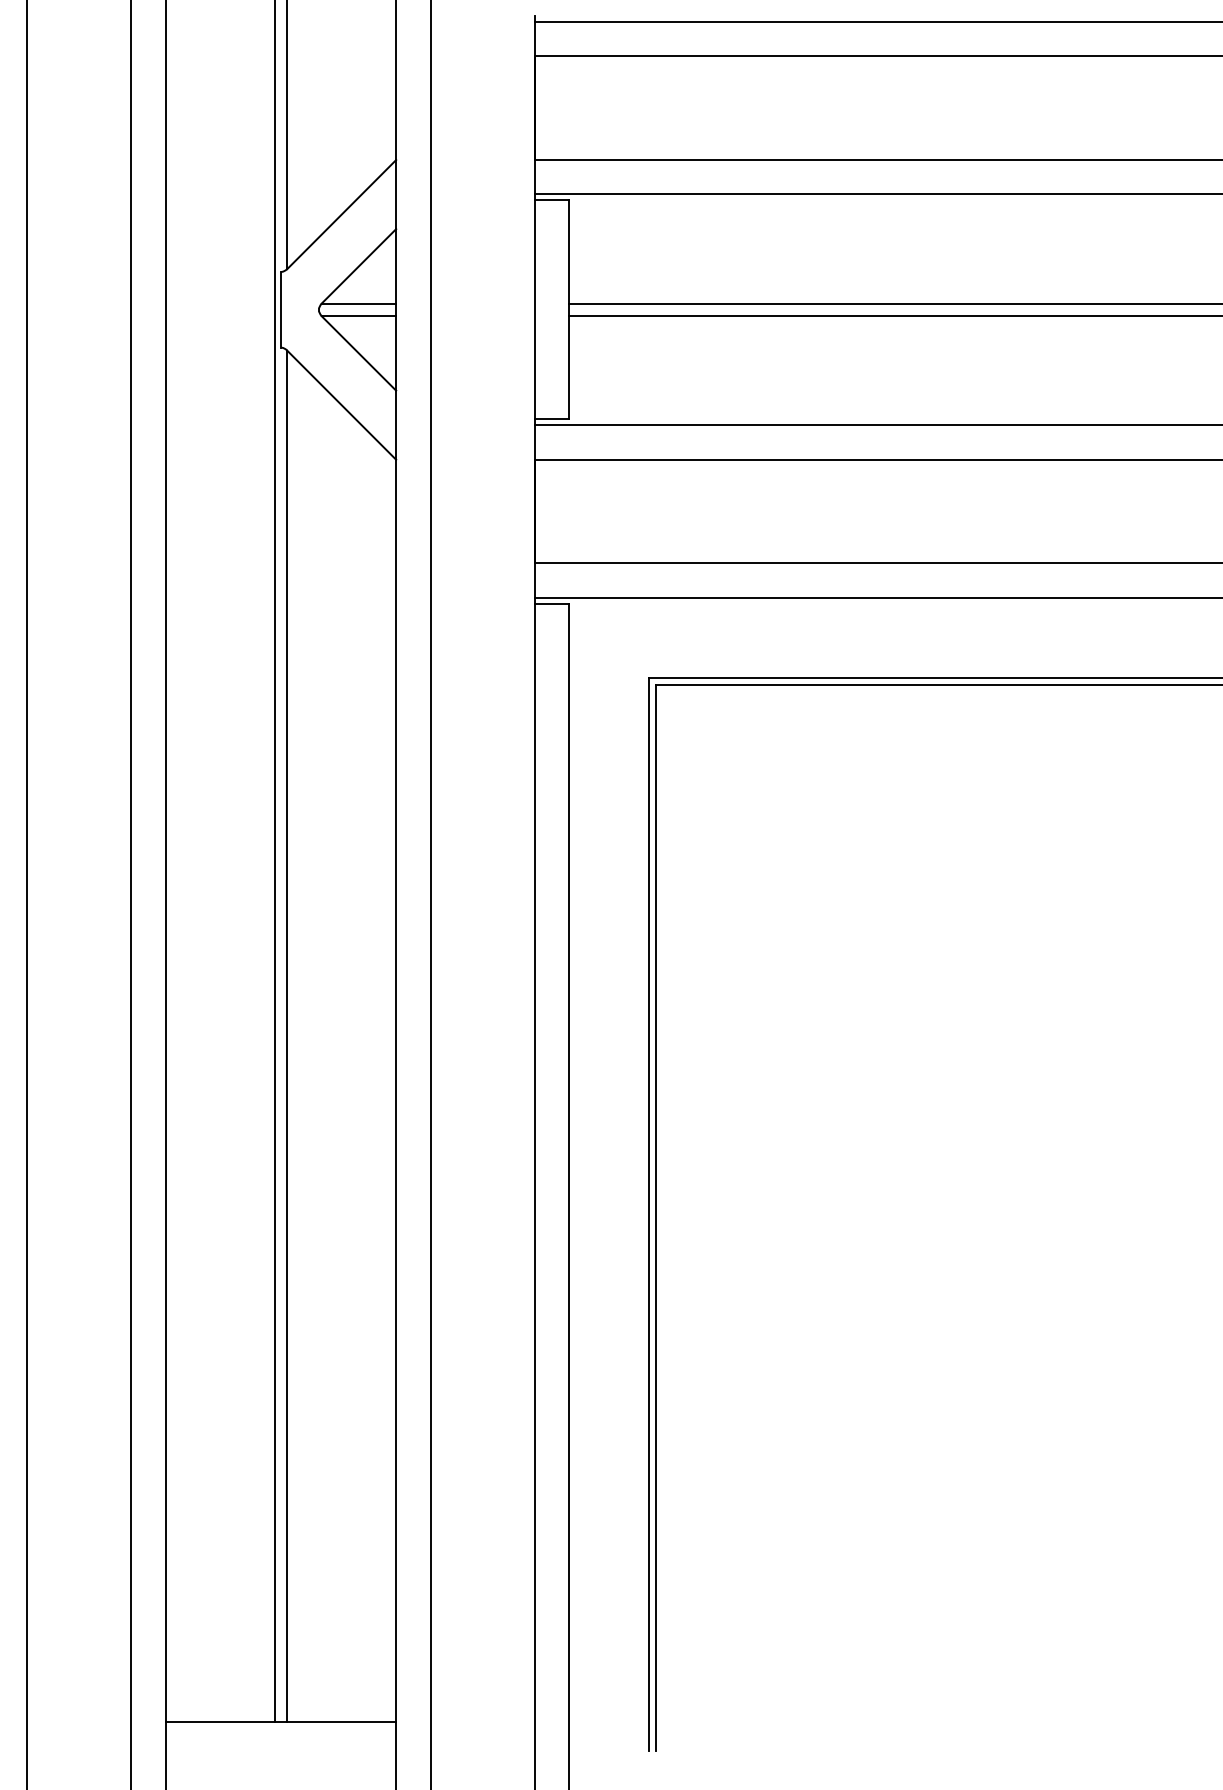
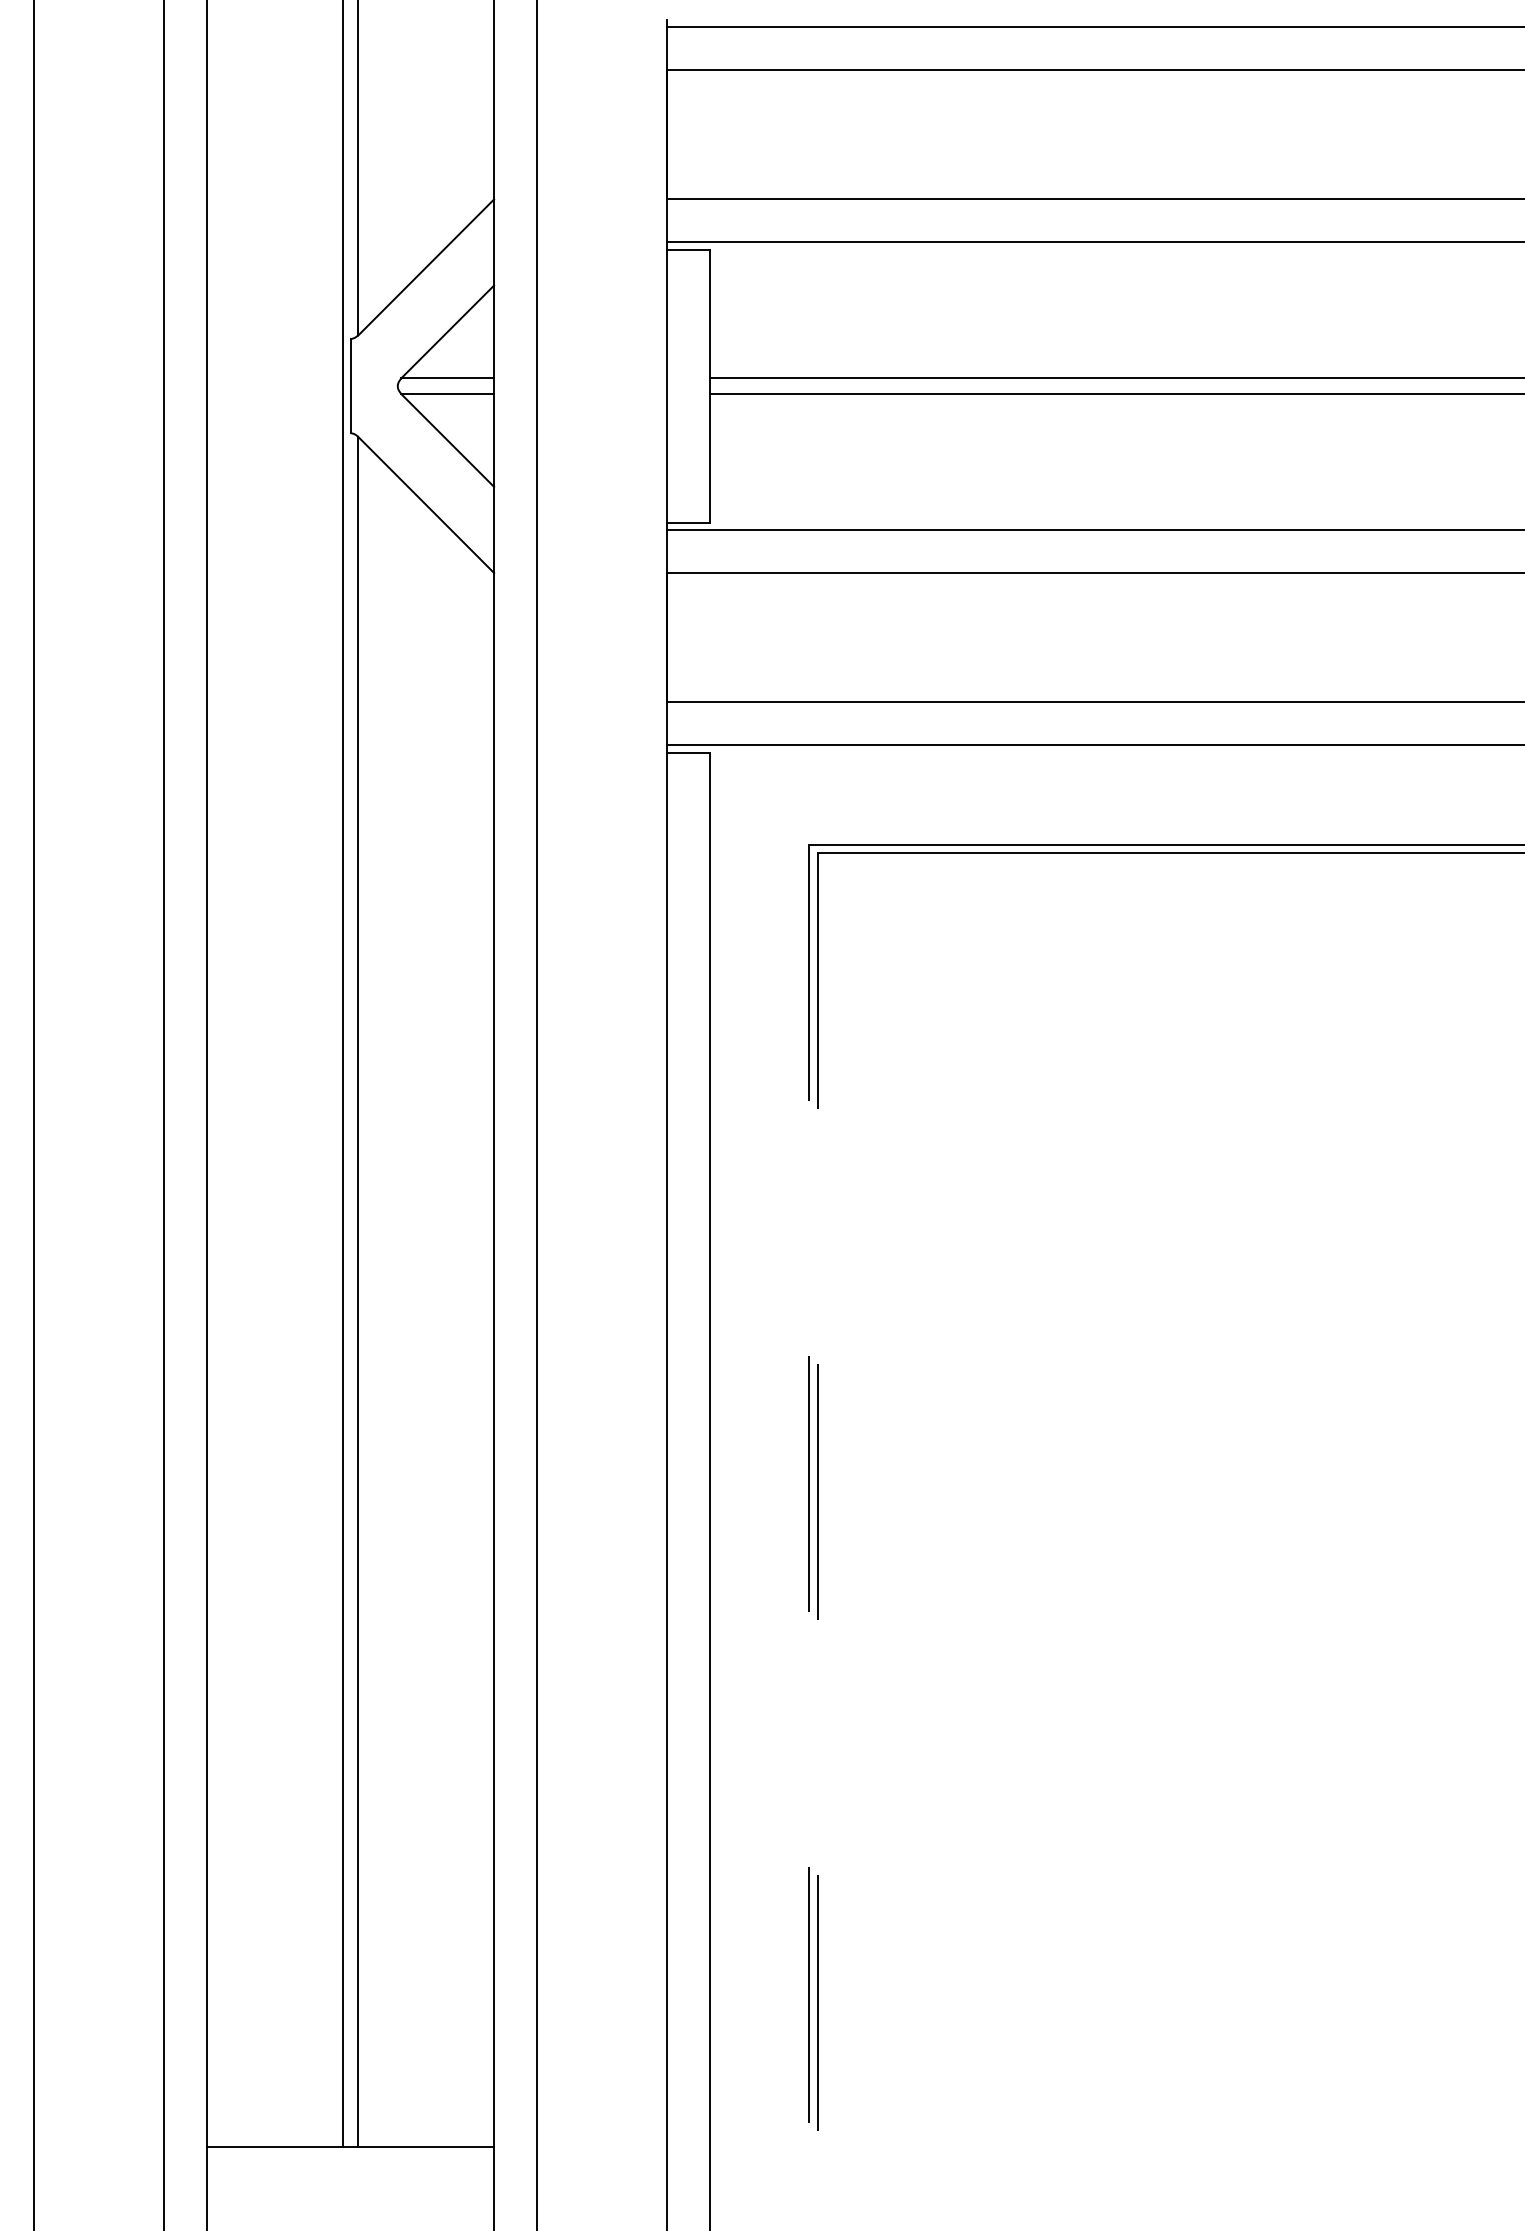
line: (649, 1214) -> (809, 1513), solid -> dashed
line: (655, 1217) -> (817, 1517), solid -> dashed

